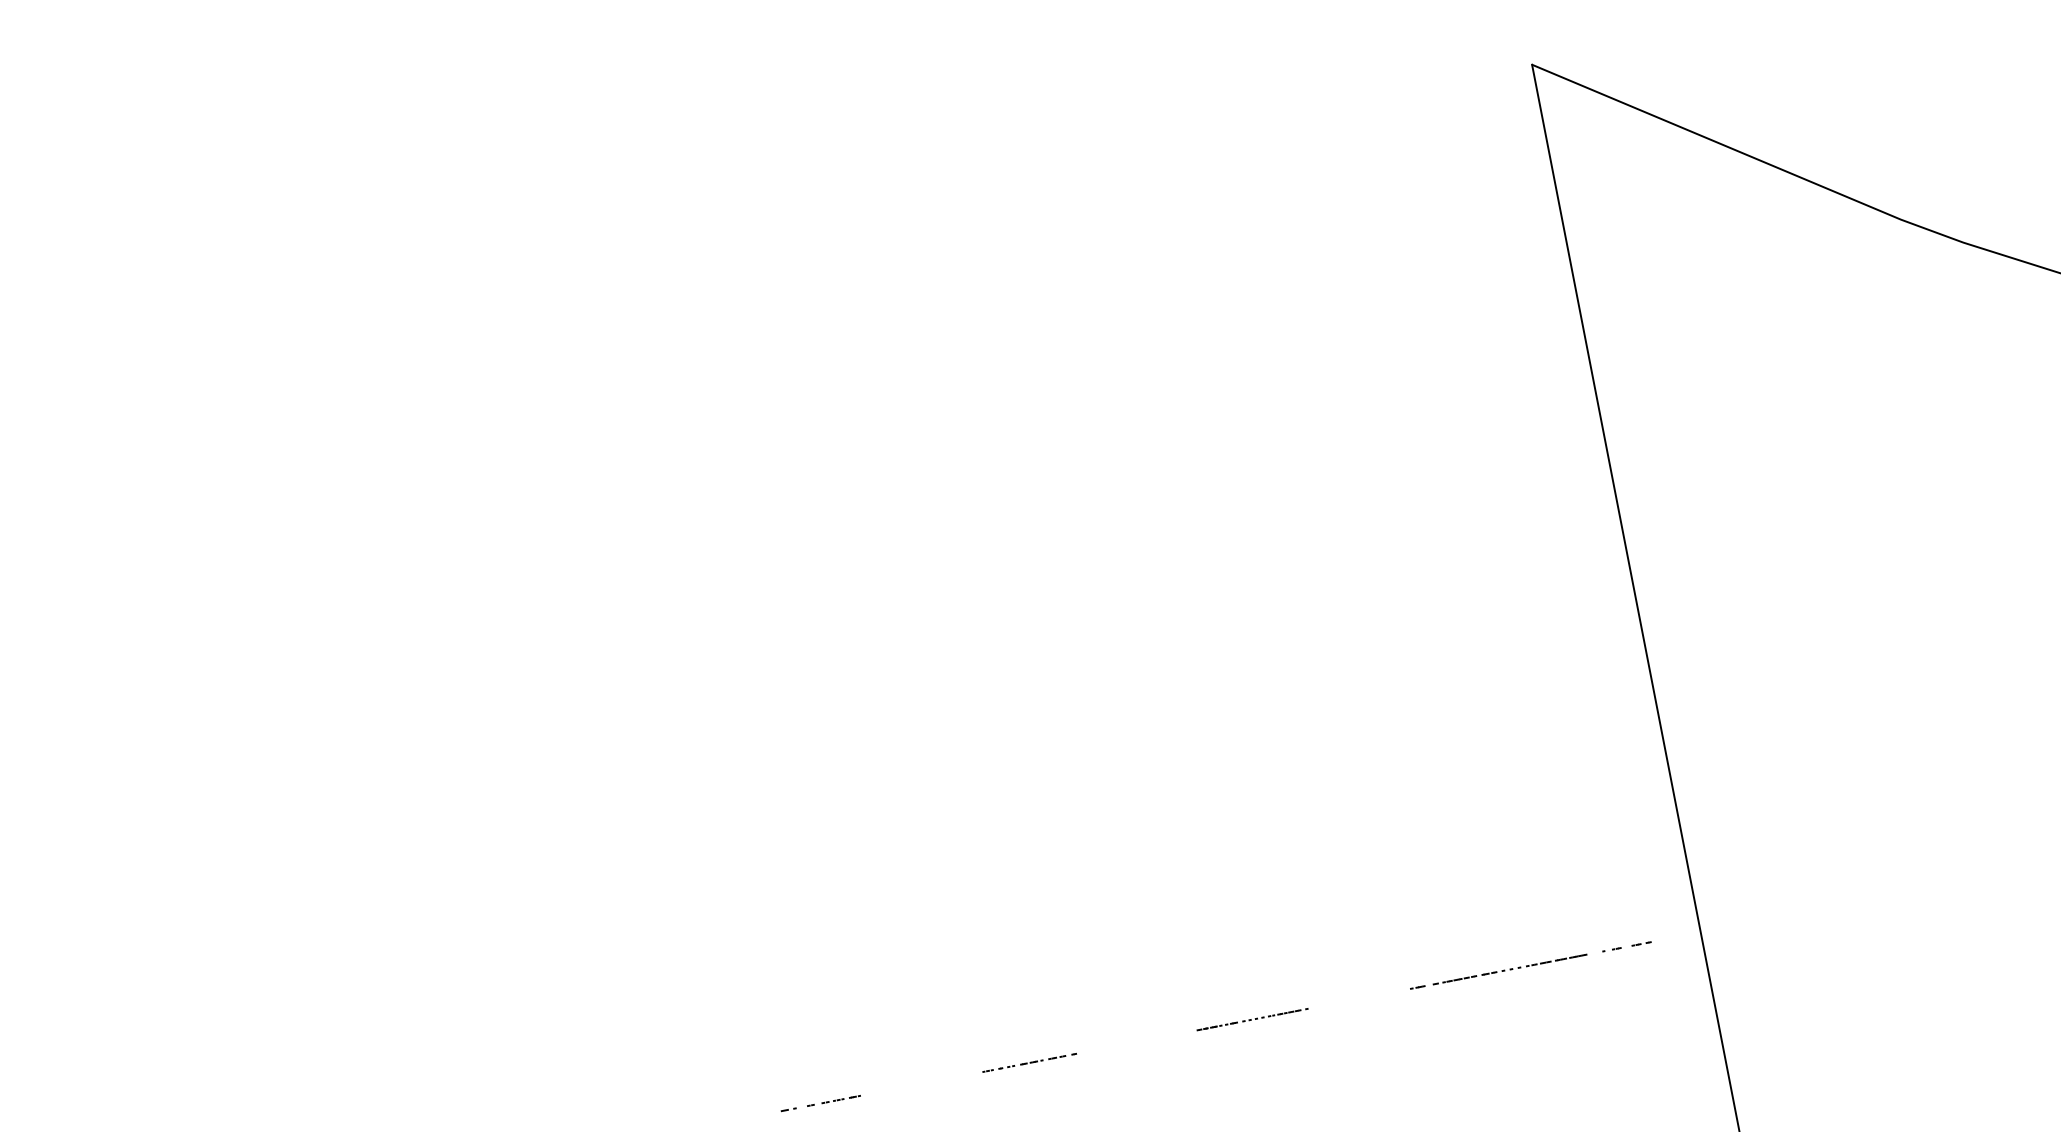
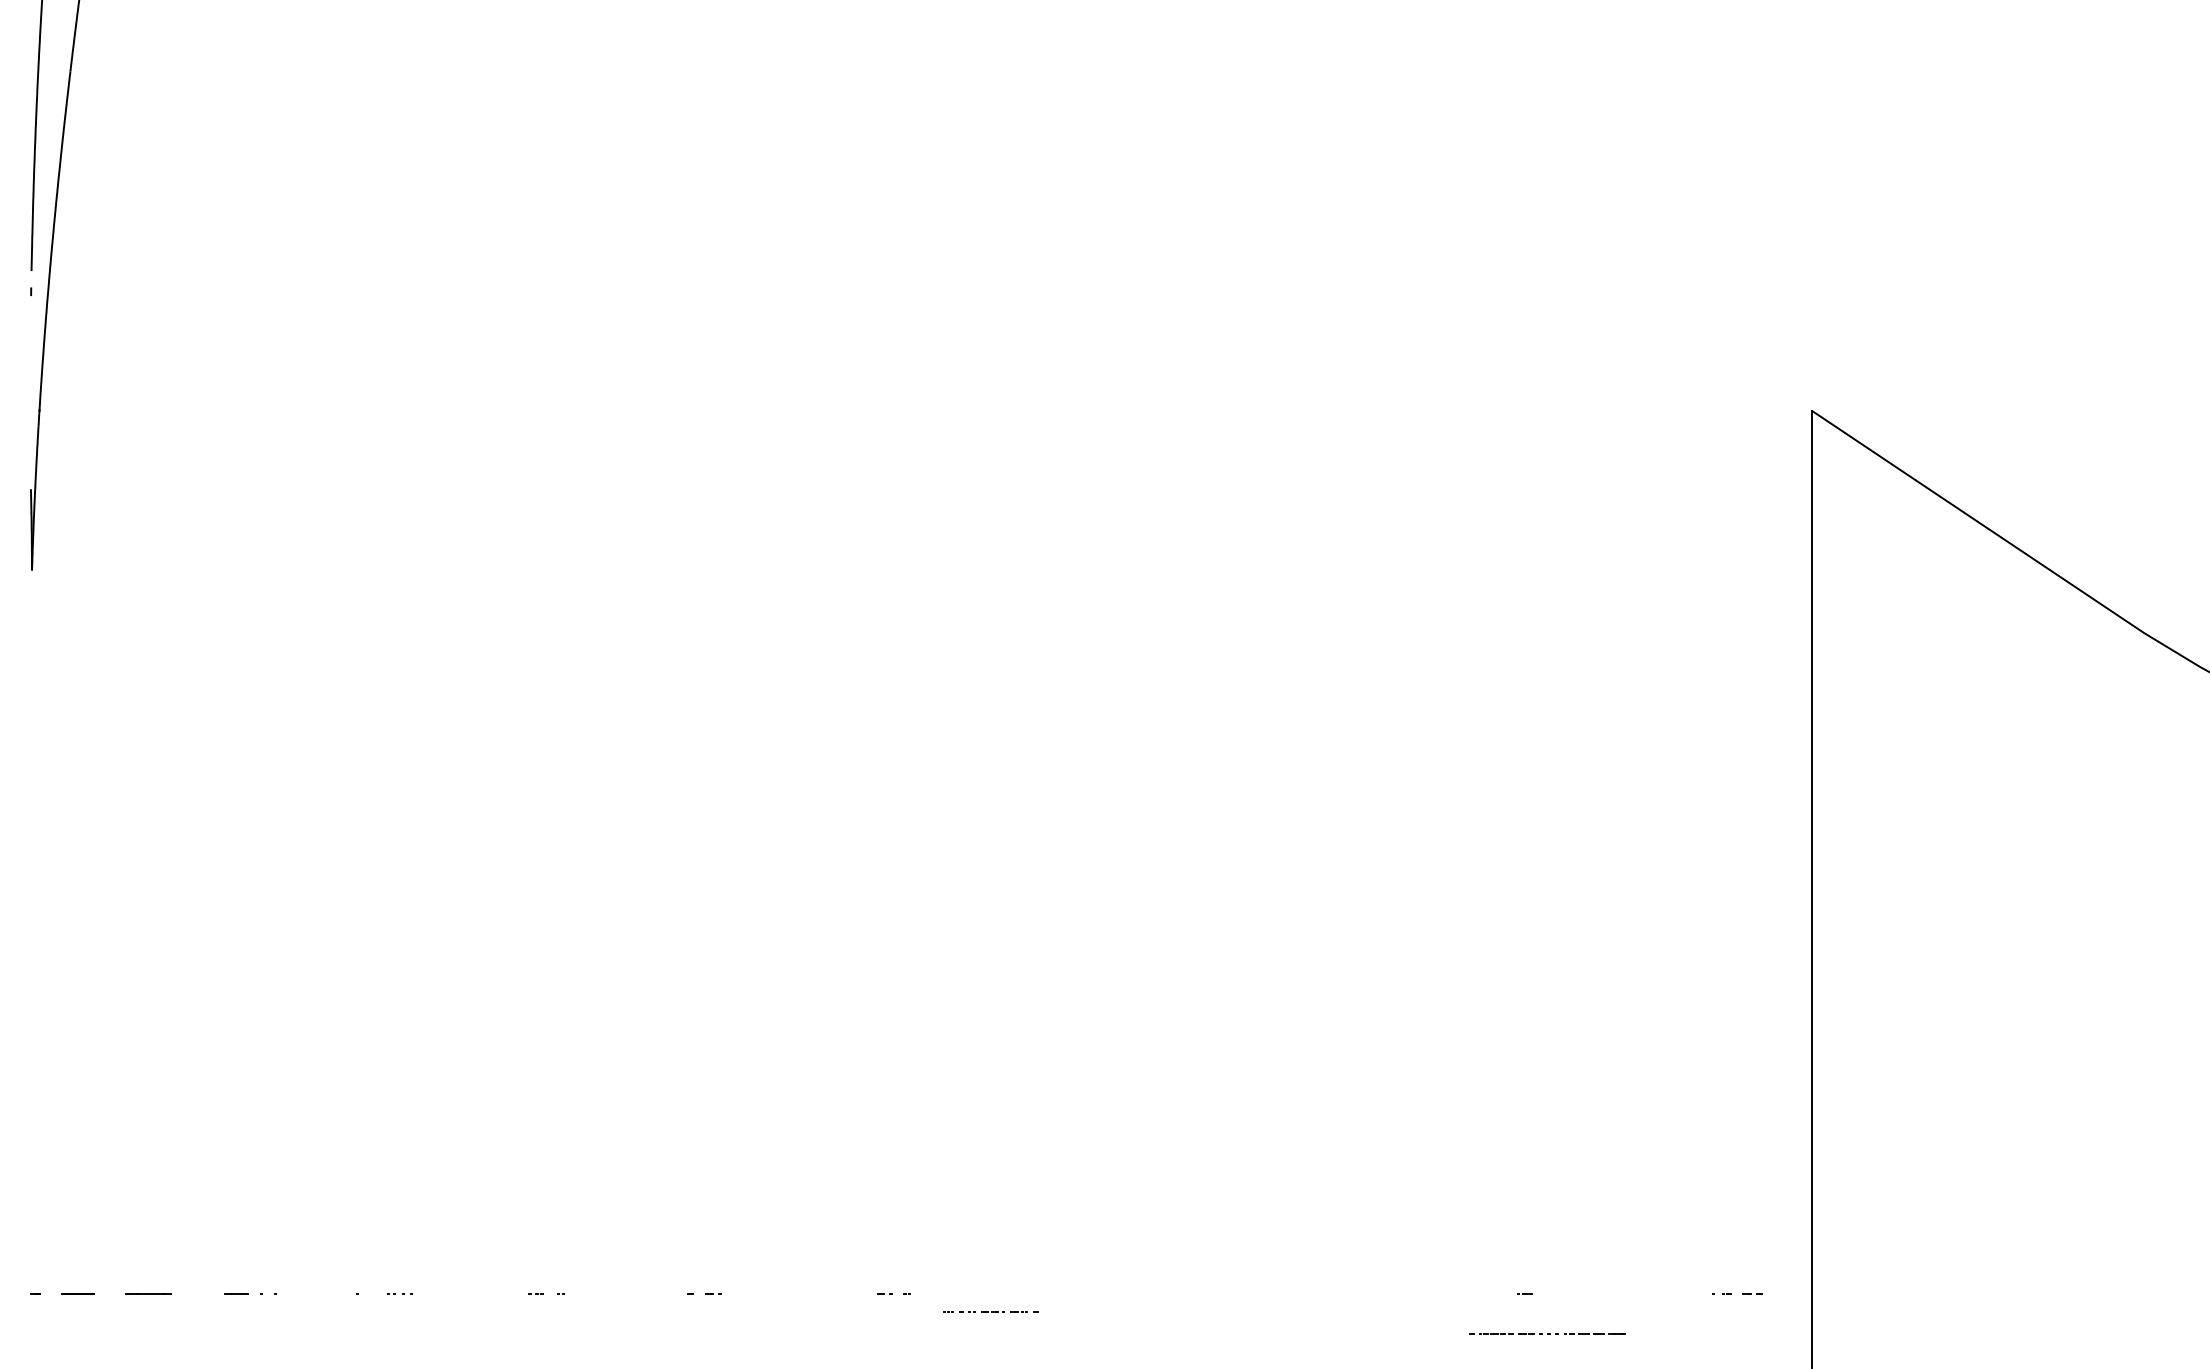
line: (1510, 969) -> (1547, 1333), moved
line: (1251, 1019) -> (1355, 1293), removed
line: (1030, 1062) -> (991, 1311), moved
line: (839, 1099) -> (936, 1293), removed

